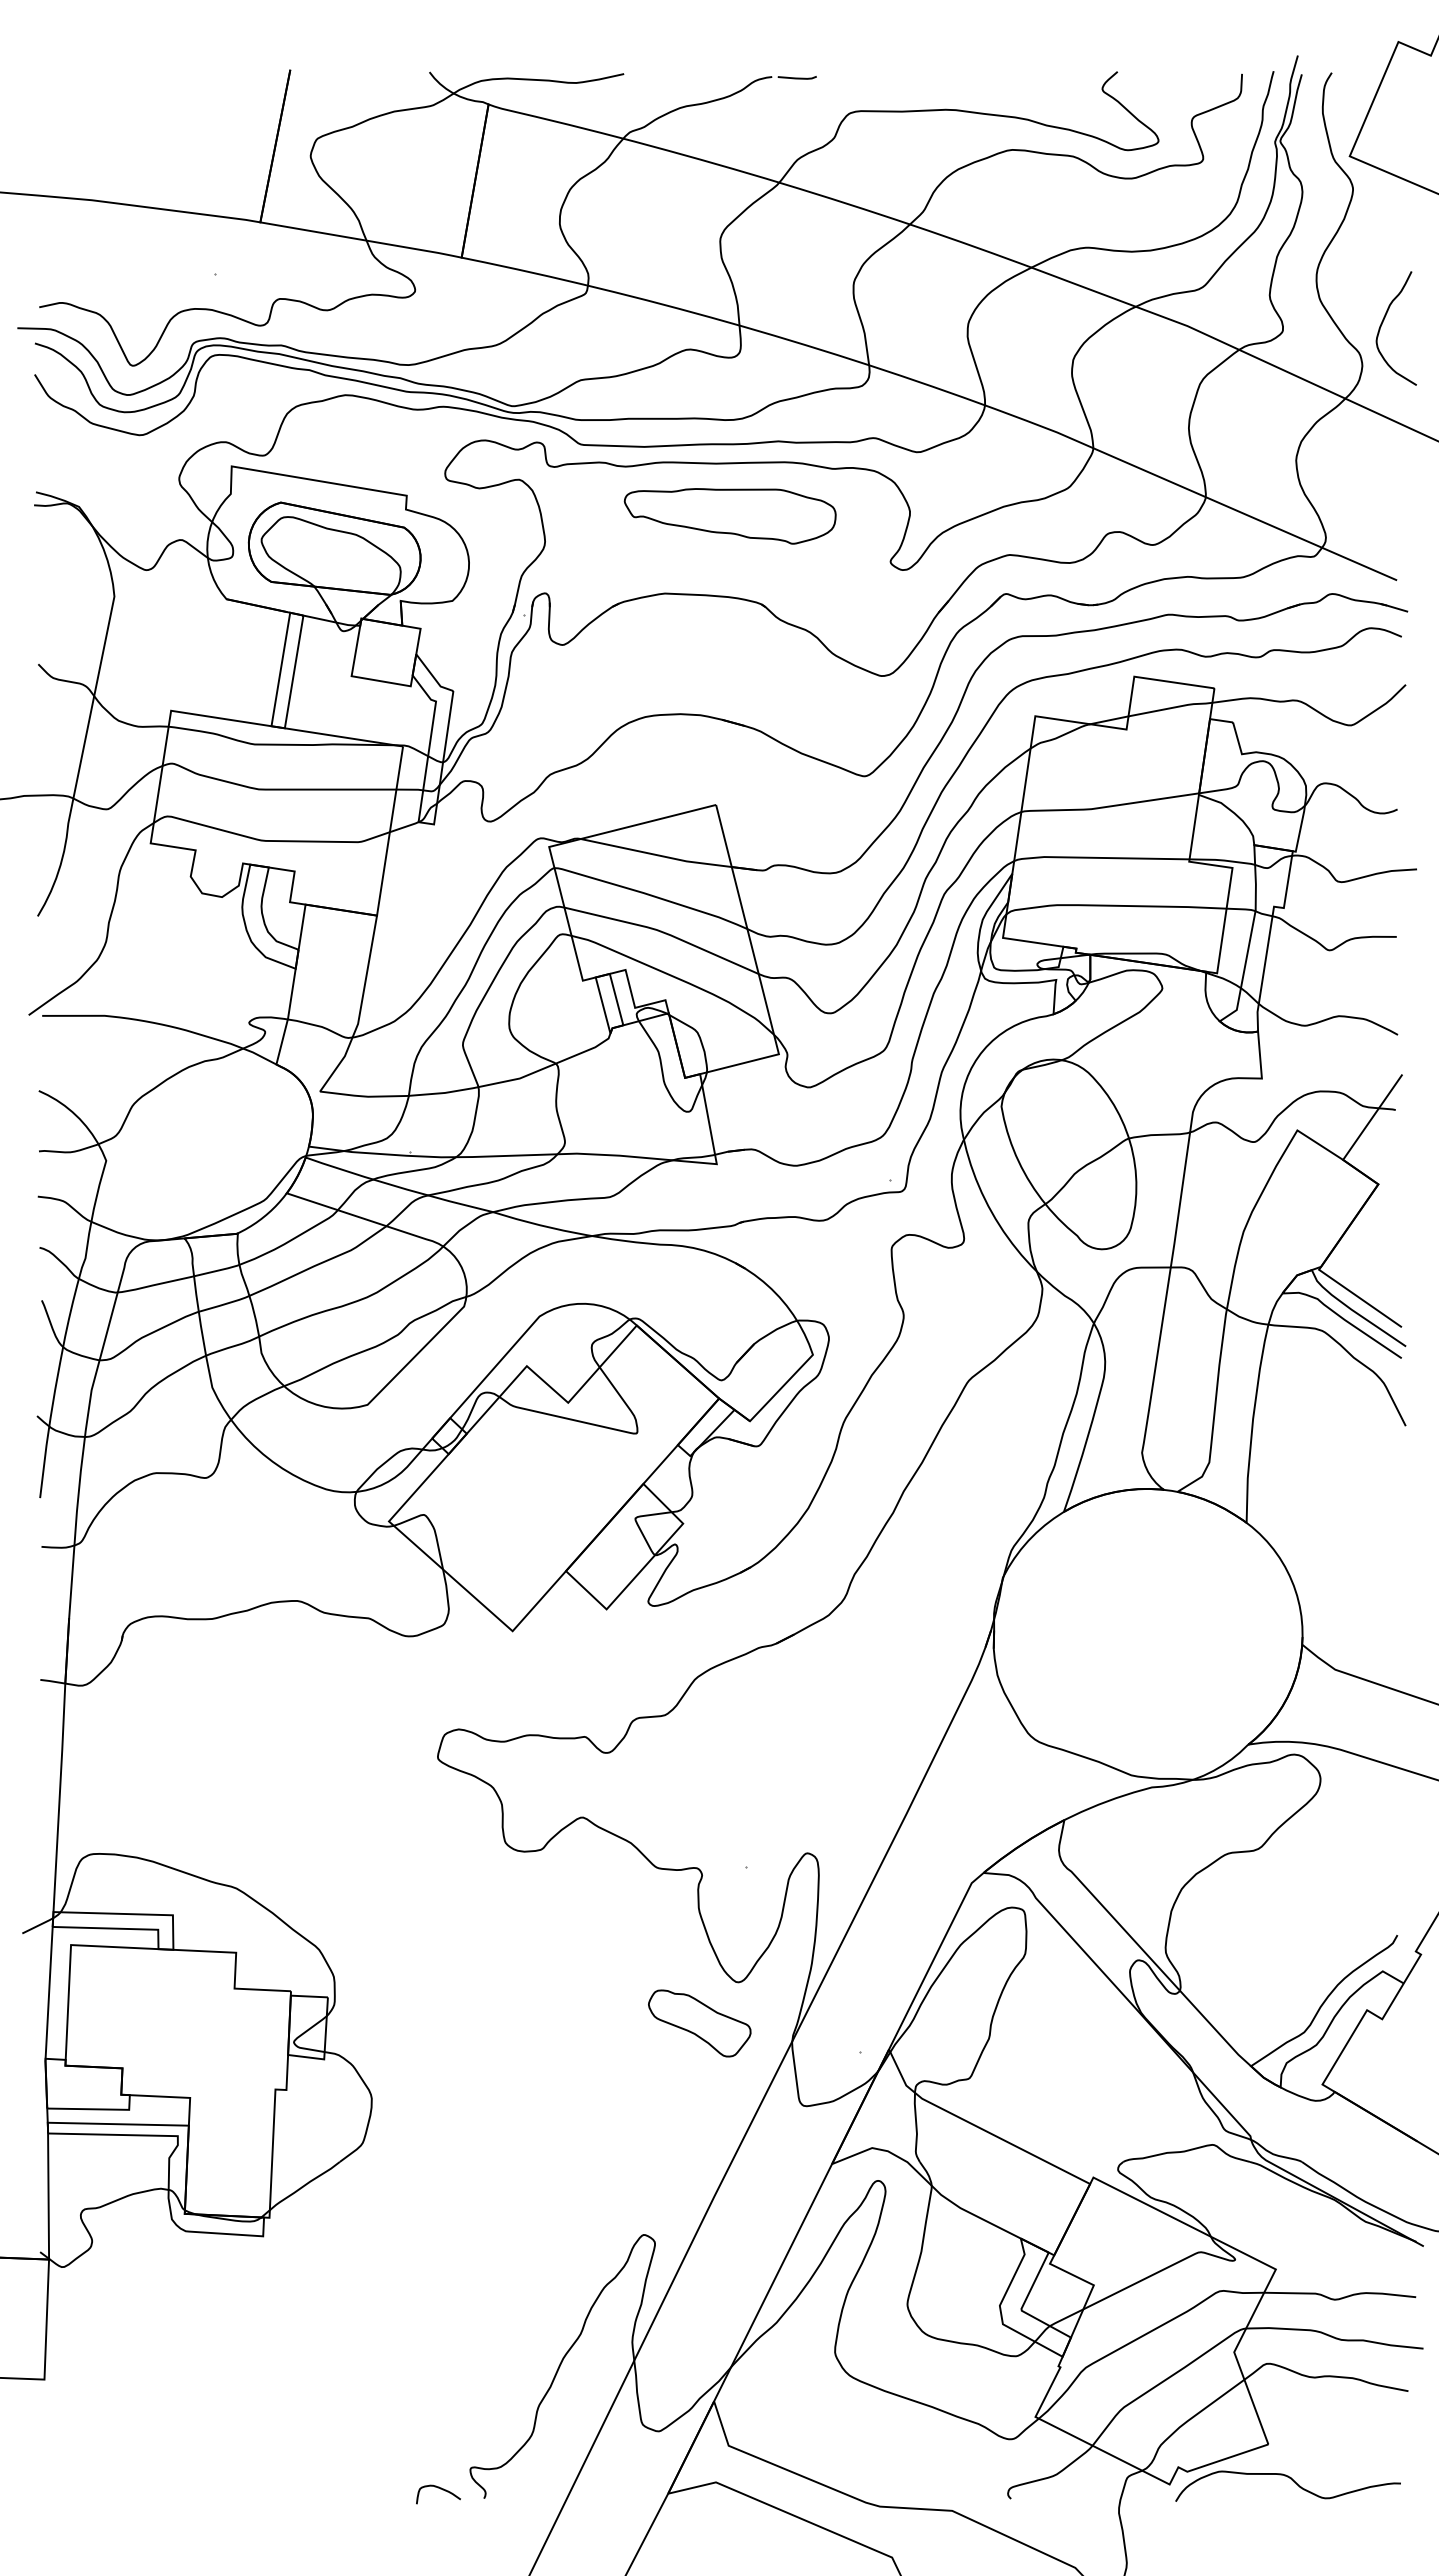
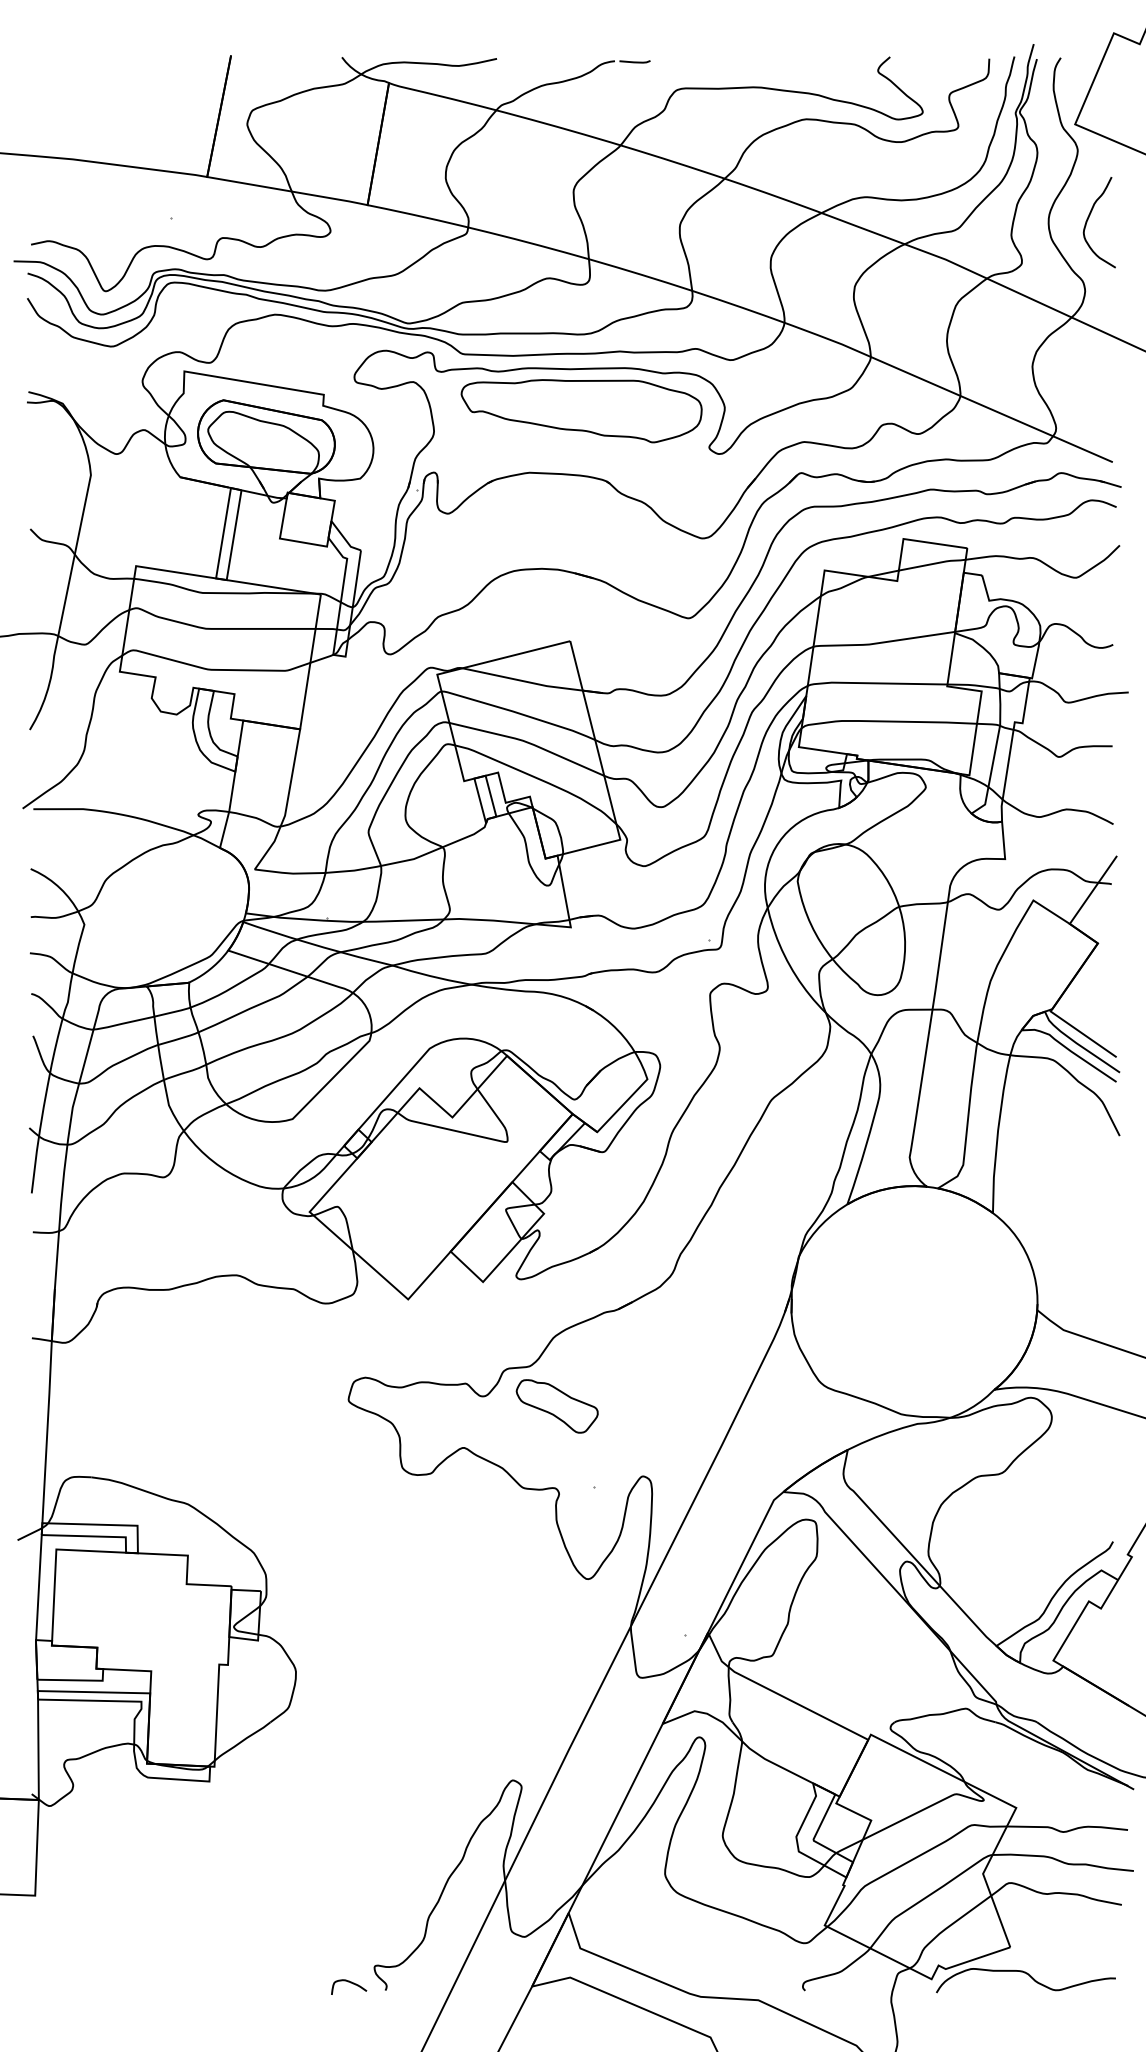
curve: (1383, 322) -> (1089, 217), moved
part: (729, 516) -> (580, 411), size x1.43
part: (699, 2023) -> (557, 1406), moved

